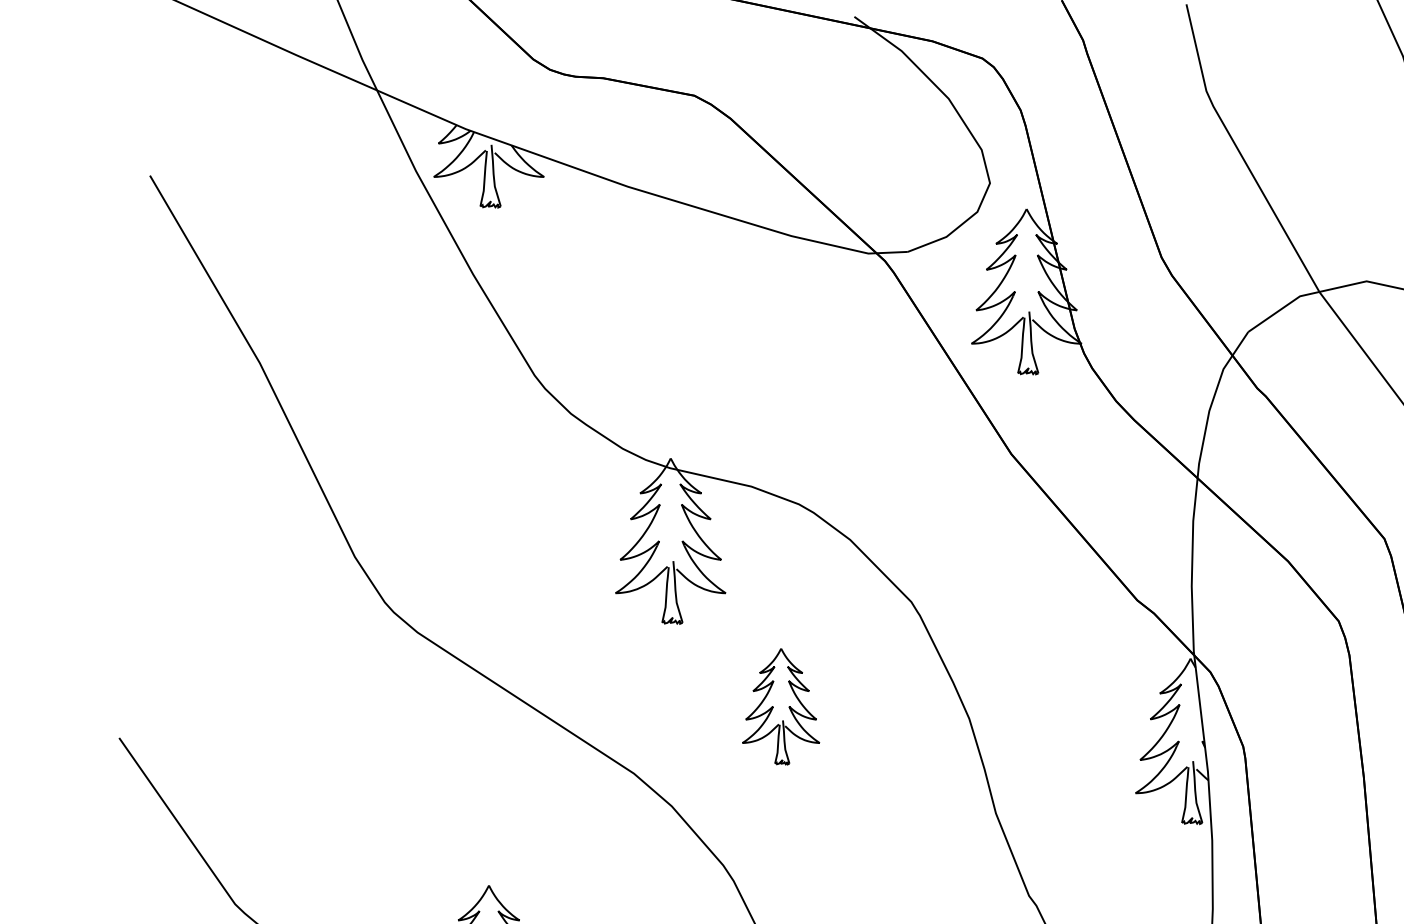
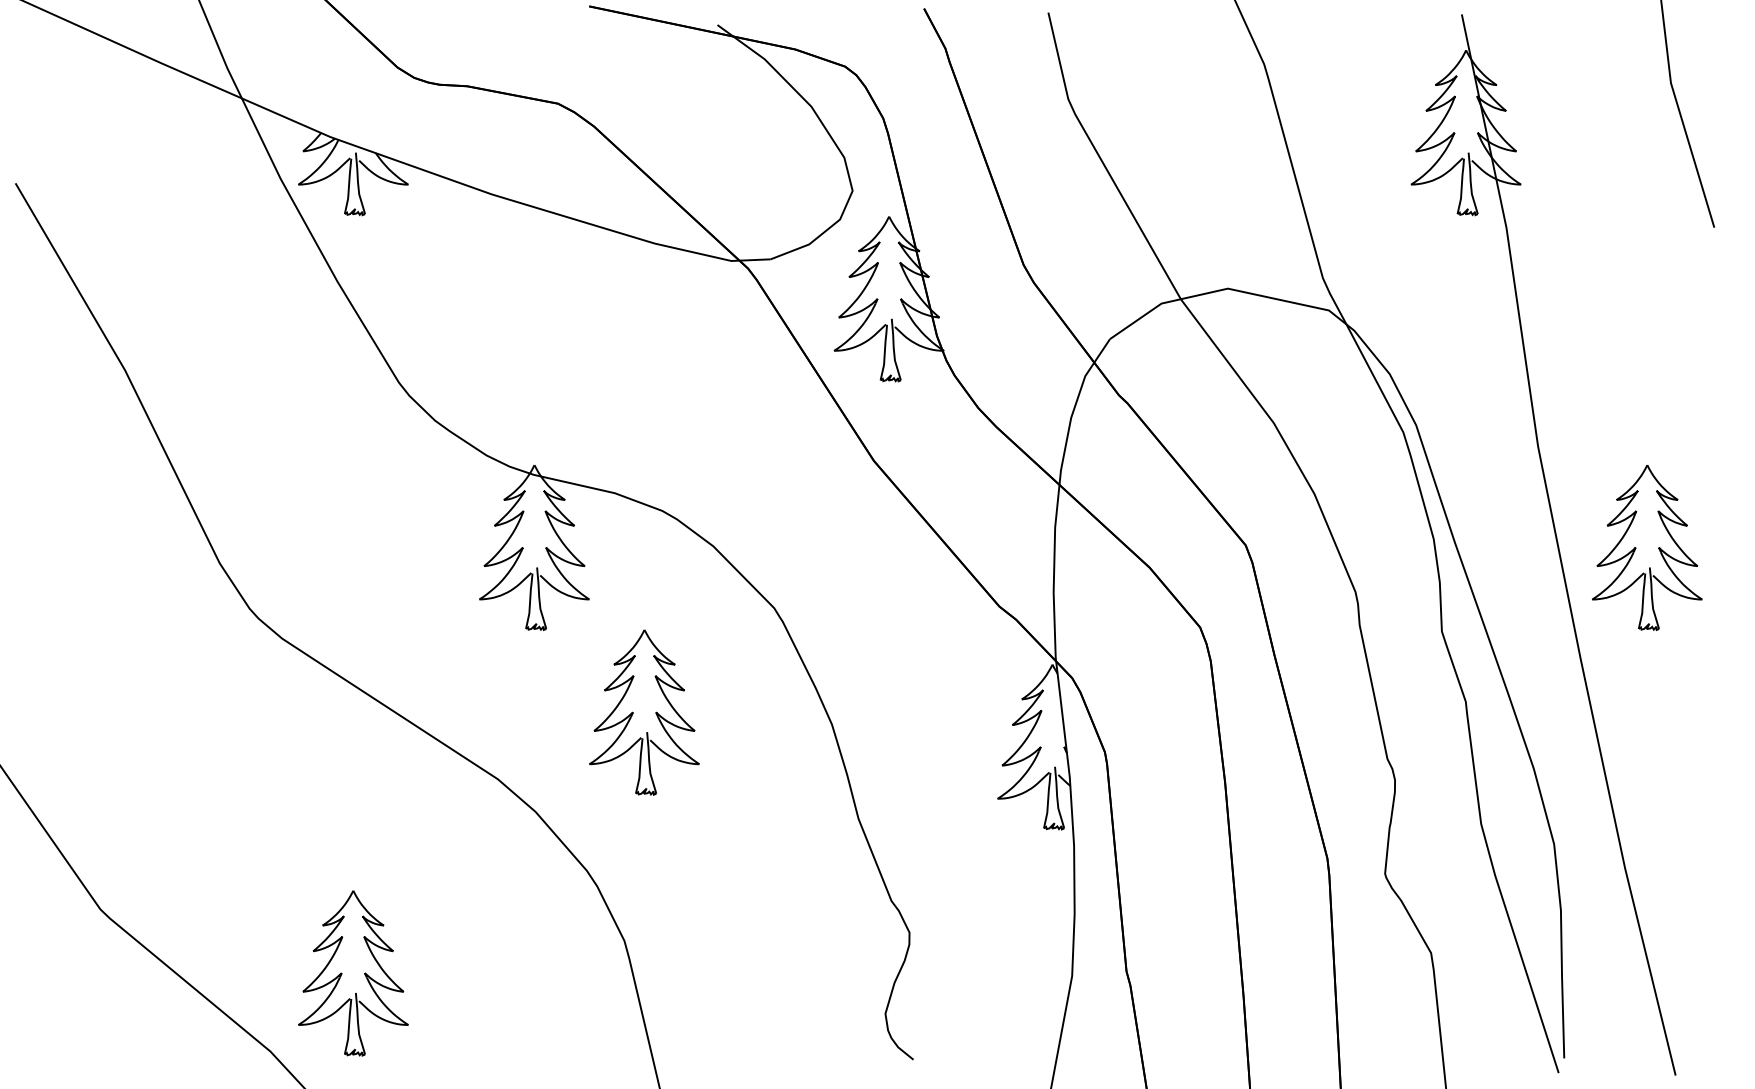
part: (781, 706) -> (644, 712), size x1.43

